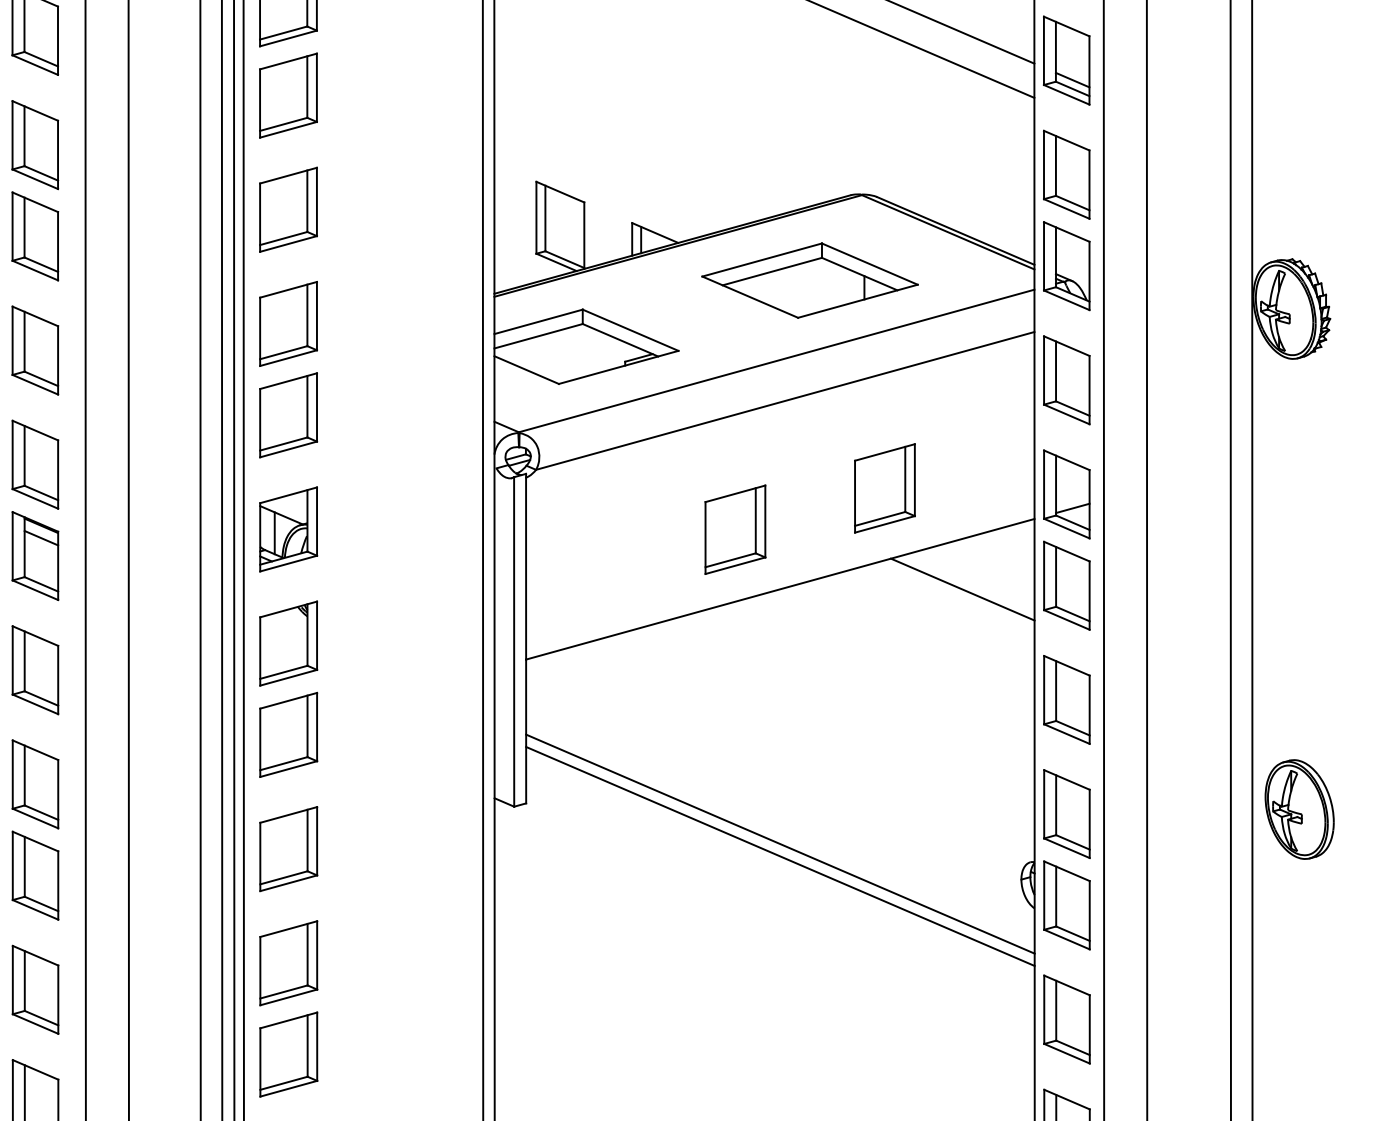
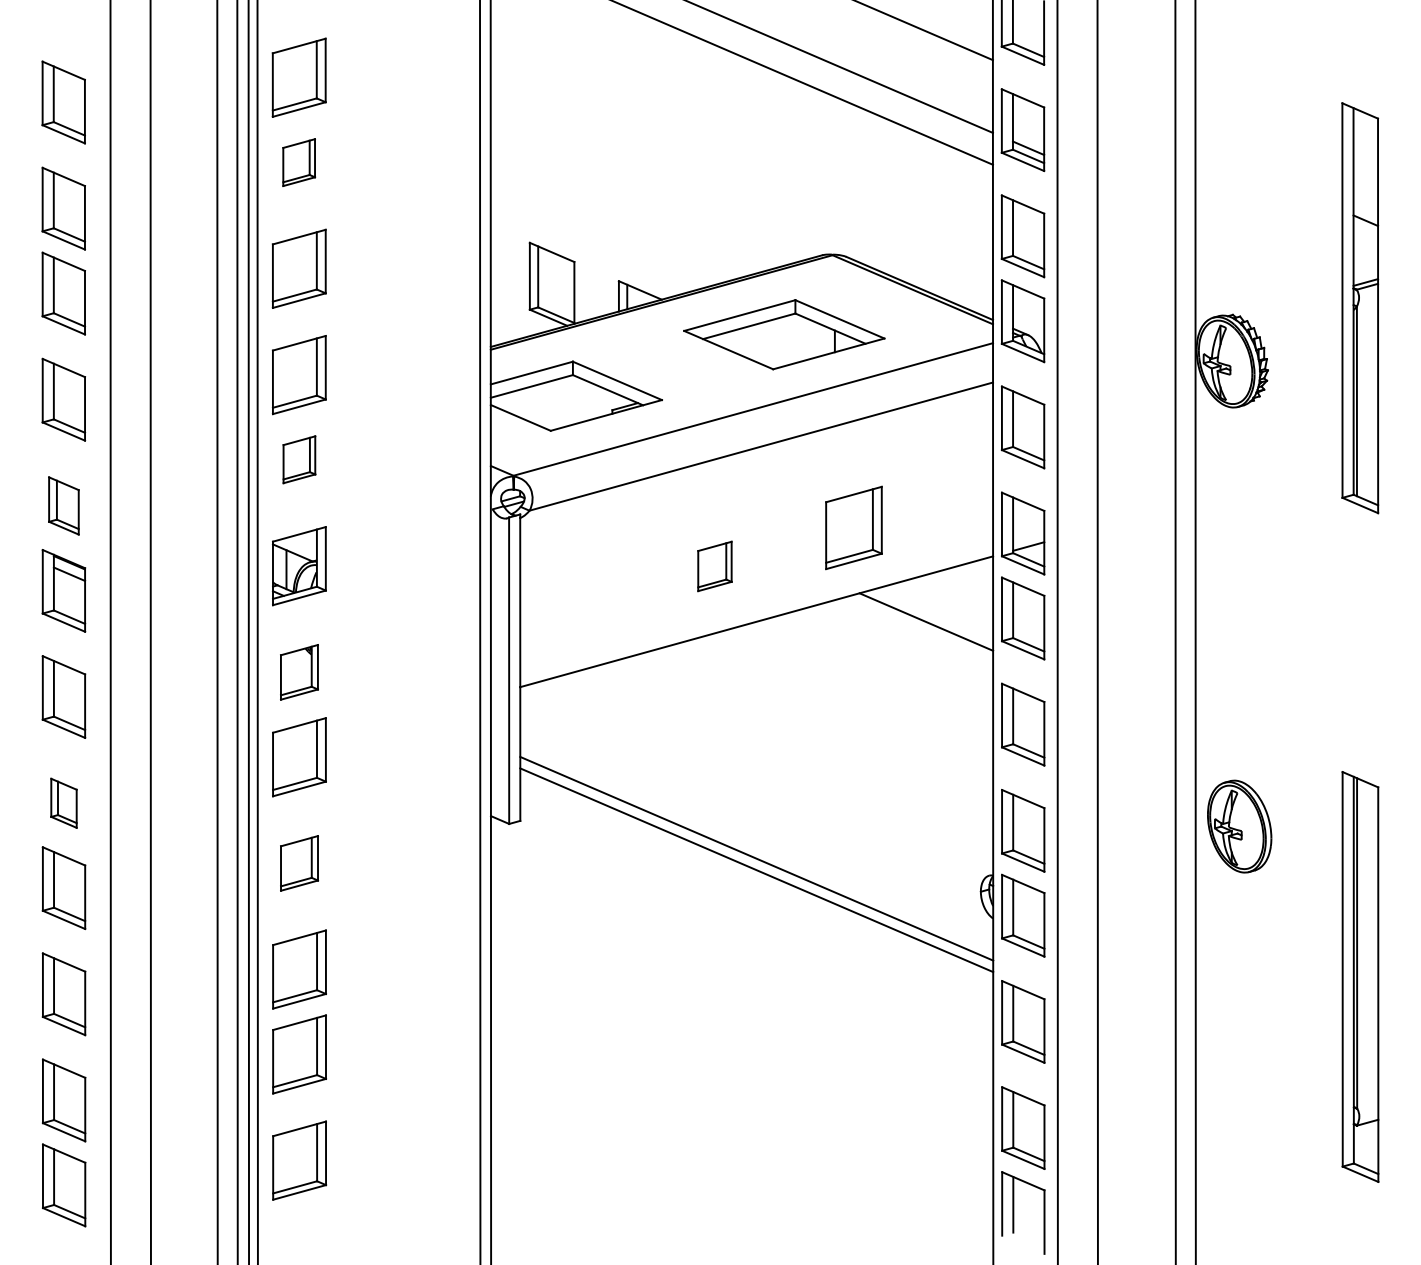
part: (287, 95) -> (298, 162), size x0.6
part: (288, 414) -> (299, 459), size x0.6
part: (34, 464) -> (63, 505), size x0.7
part: (734, 529) -> (714, 566), size x0.6
part: (288, 643) -> (299, 672), size x0.7
part: (34, 784) -> (63, 803), size x0.6
part: (288, 849) -> (299, 863), size x0.7

